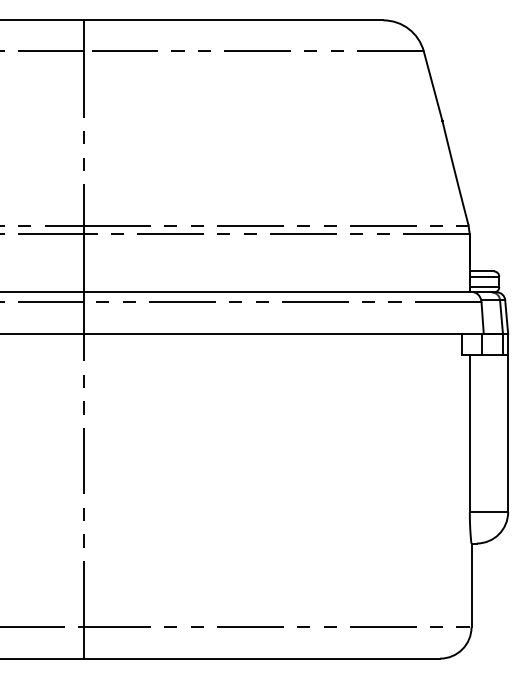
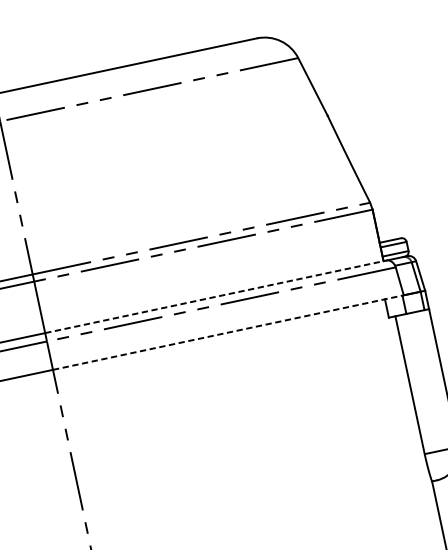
line: (278, 292) -> (215, 296), solid -> dashed
line: (284, 334) -> (228, 332), solid -> dashed

